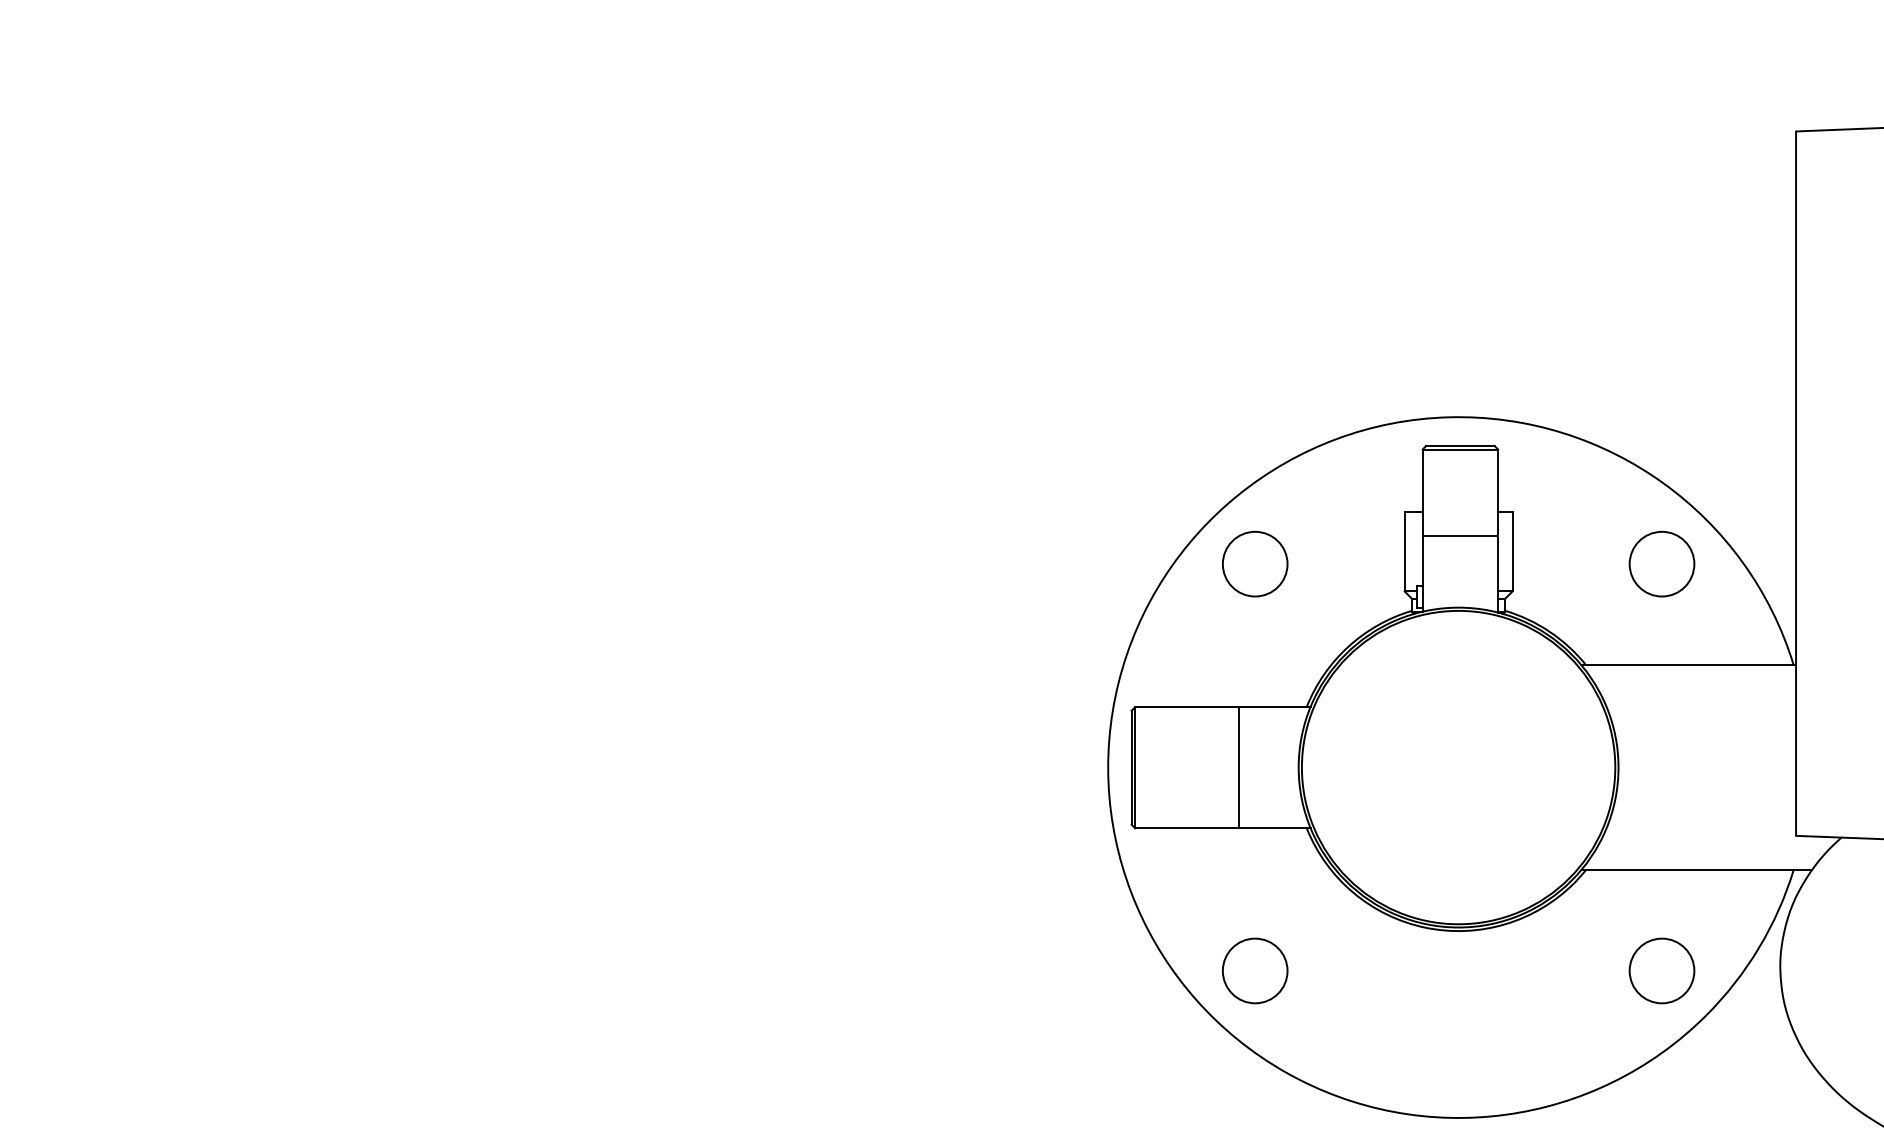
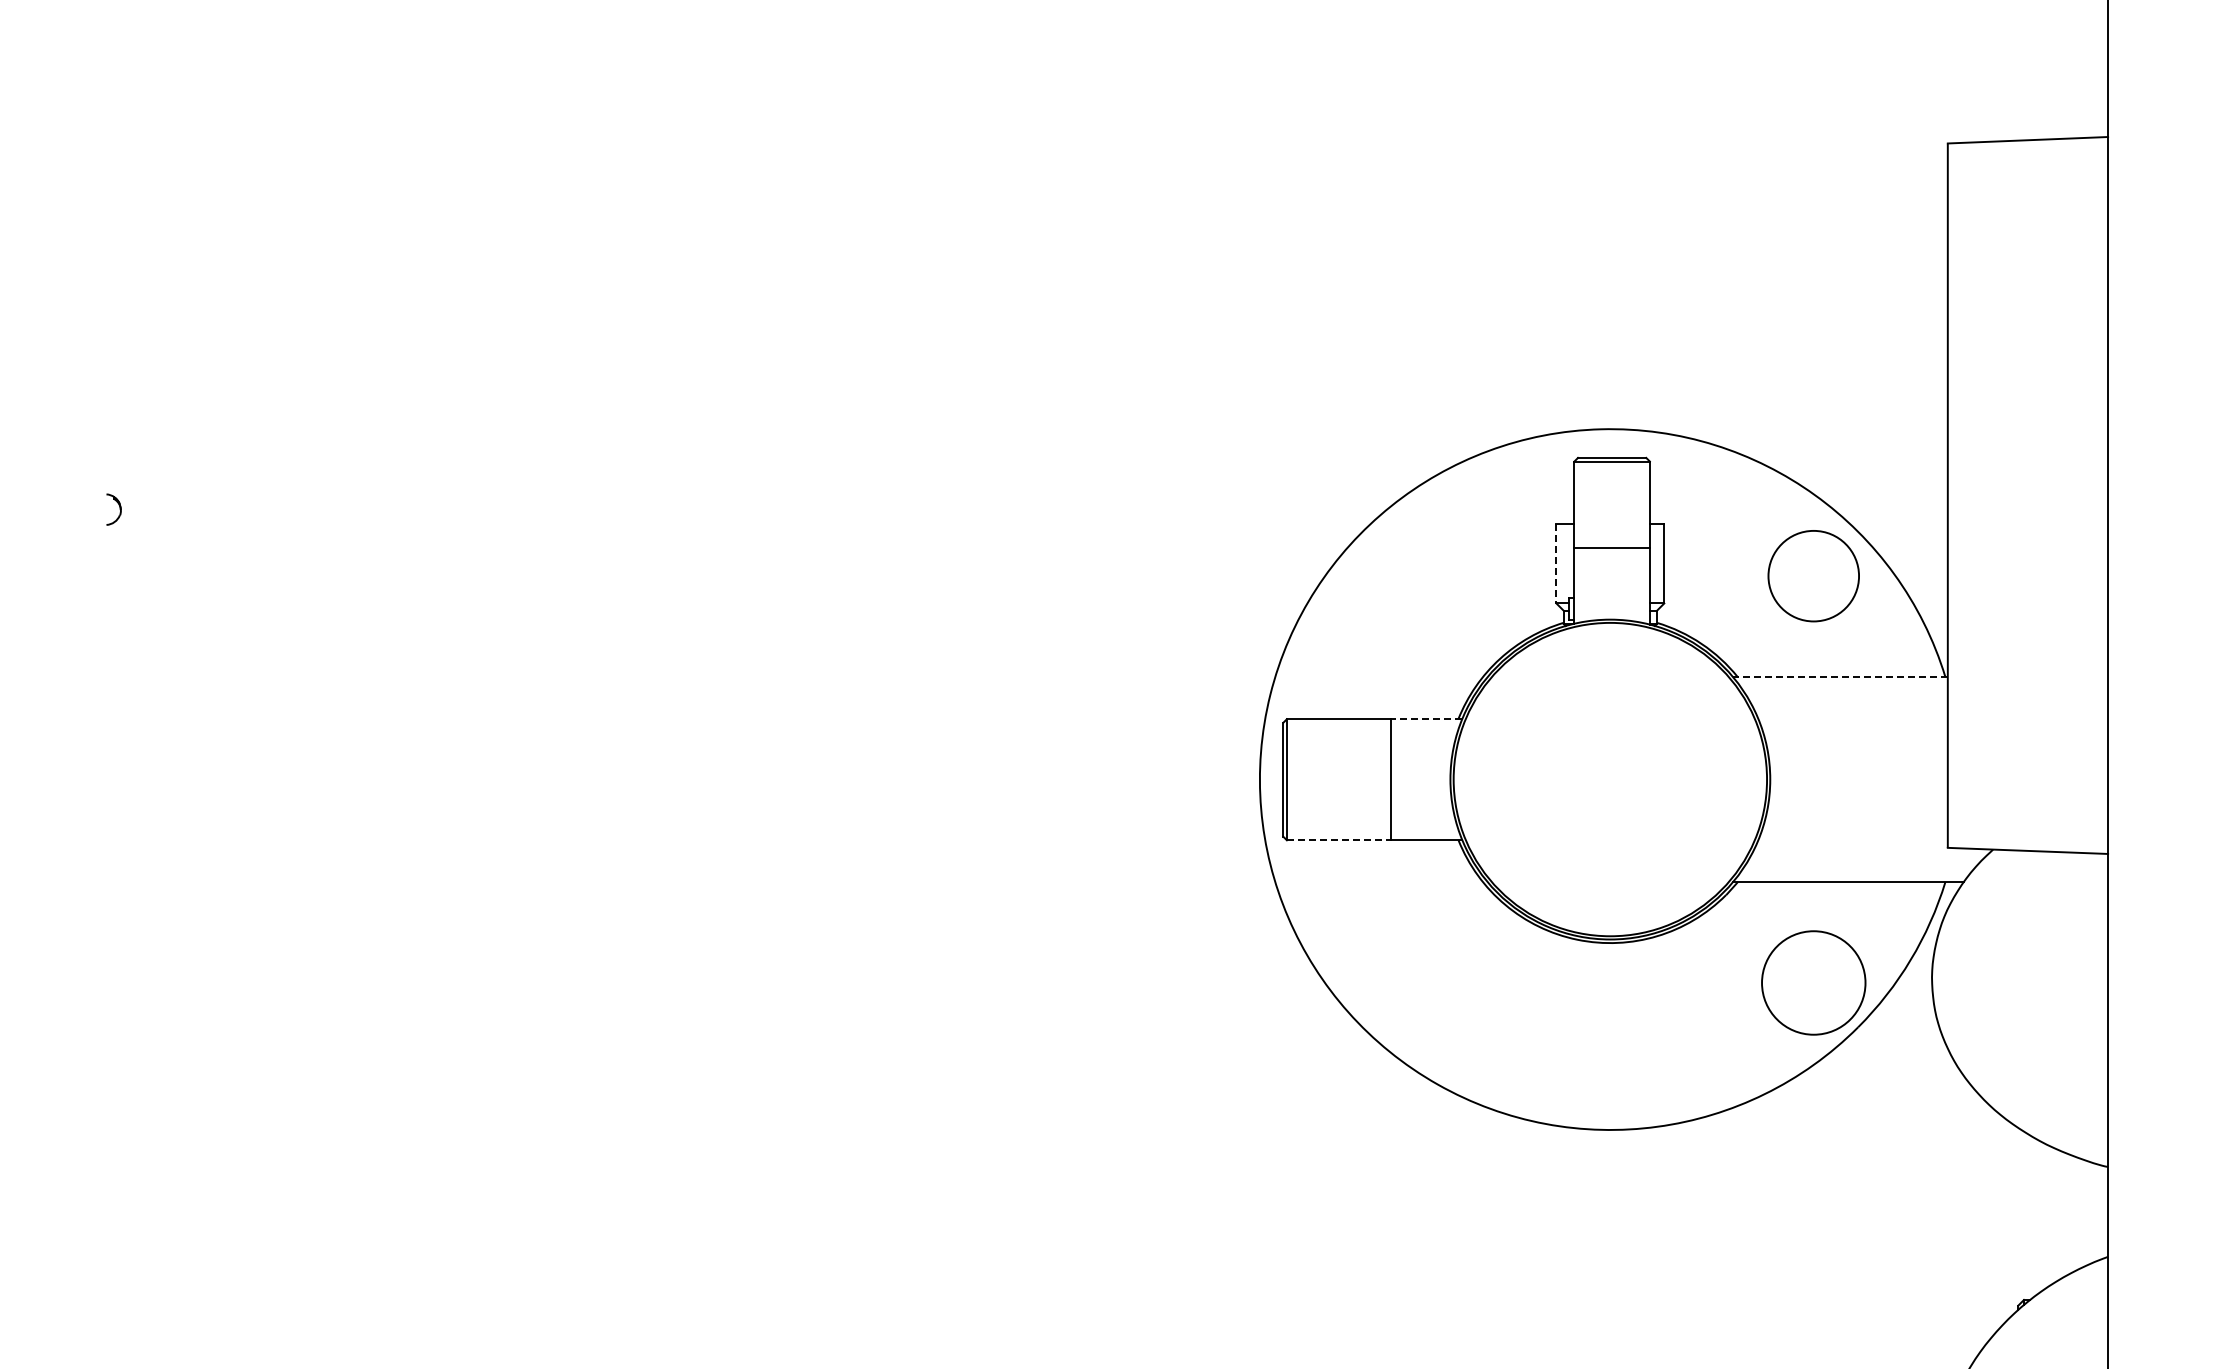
line: (1404, 551) -> (1556, 563), solid -> dashed
circle: (1254, 563) -> (1406, 575), removed
circle: (1661, 563) -> (1813, 575), size x1.4
line: (1688, 665) -> (1840, 677), solid -> dashed
line: (1274, 707) -> (1426, 719), solid -> dashed
line: (1187, 828) -> (1339, 840), solid -> dashed
circle: (1254, 970) -> (1406, 982), removed
circle: (1661, 970) -> (1813, 982), size x1.6

